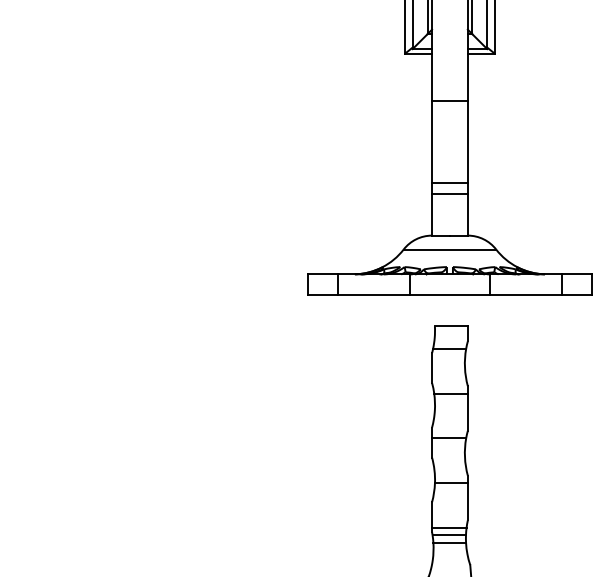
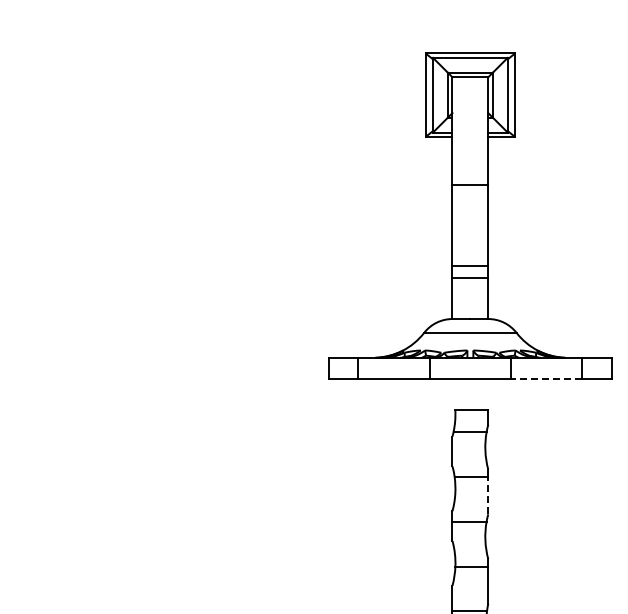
line: (526, 295) -> (546, 378), solid -> dashed
line: (468, 412) -> (488, 495), solid -> dashed

